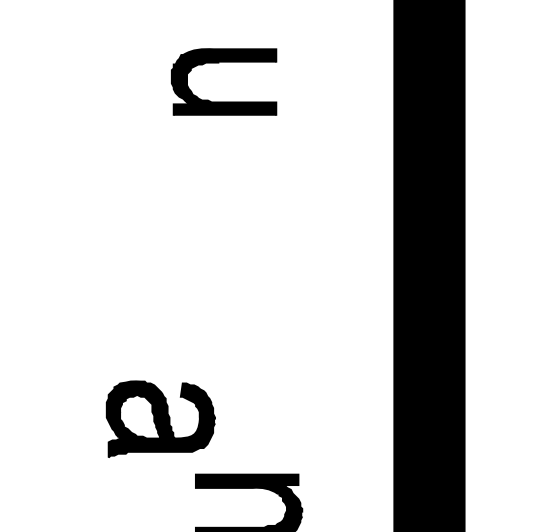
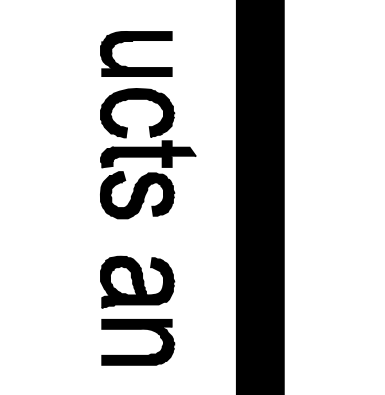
part: (219, 63) -> (133, 41), moved
part: (264, 228) -> (148, 153), added
part: (160, 417) -> (137, 281), moved

